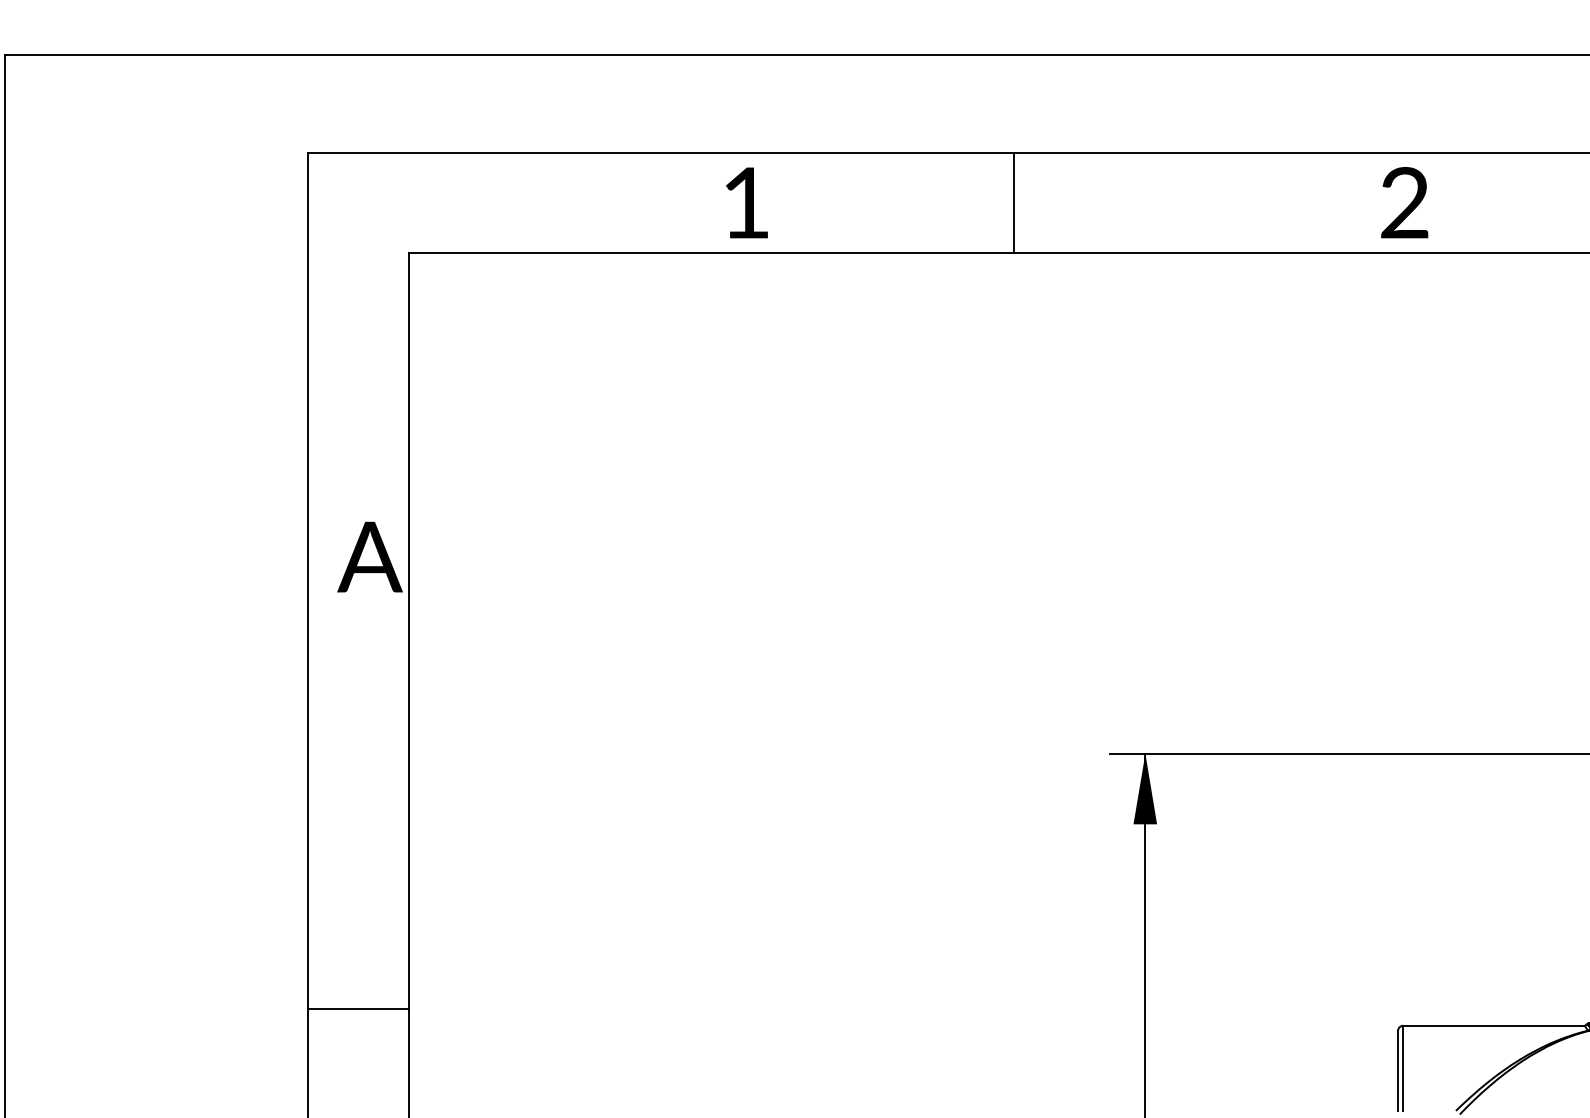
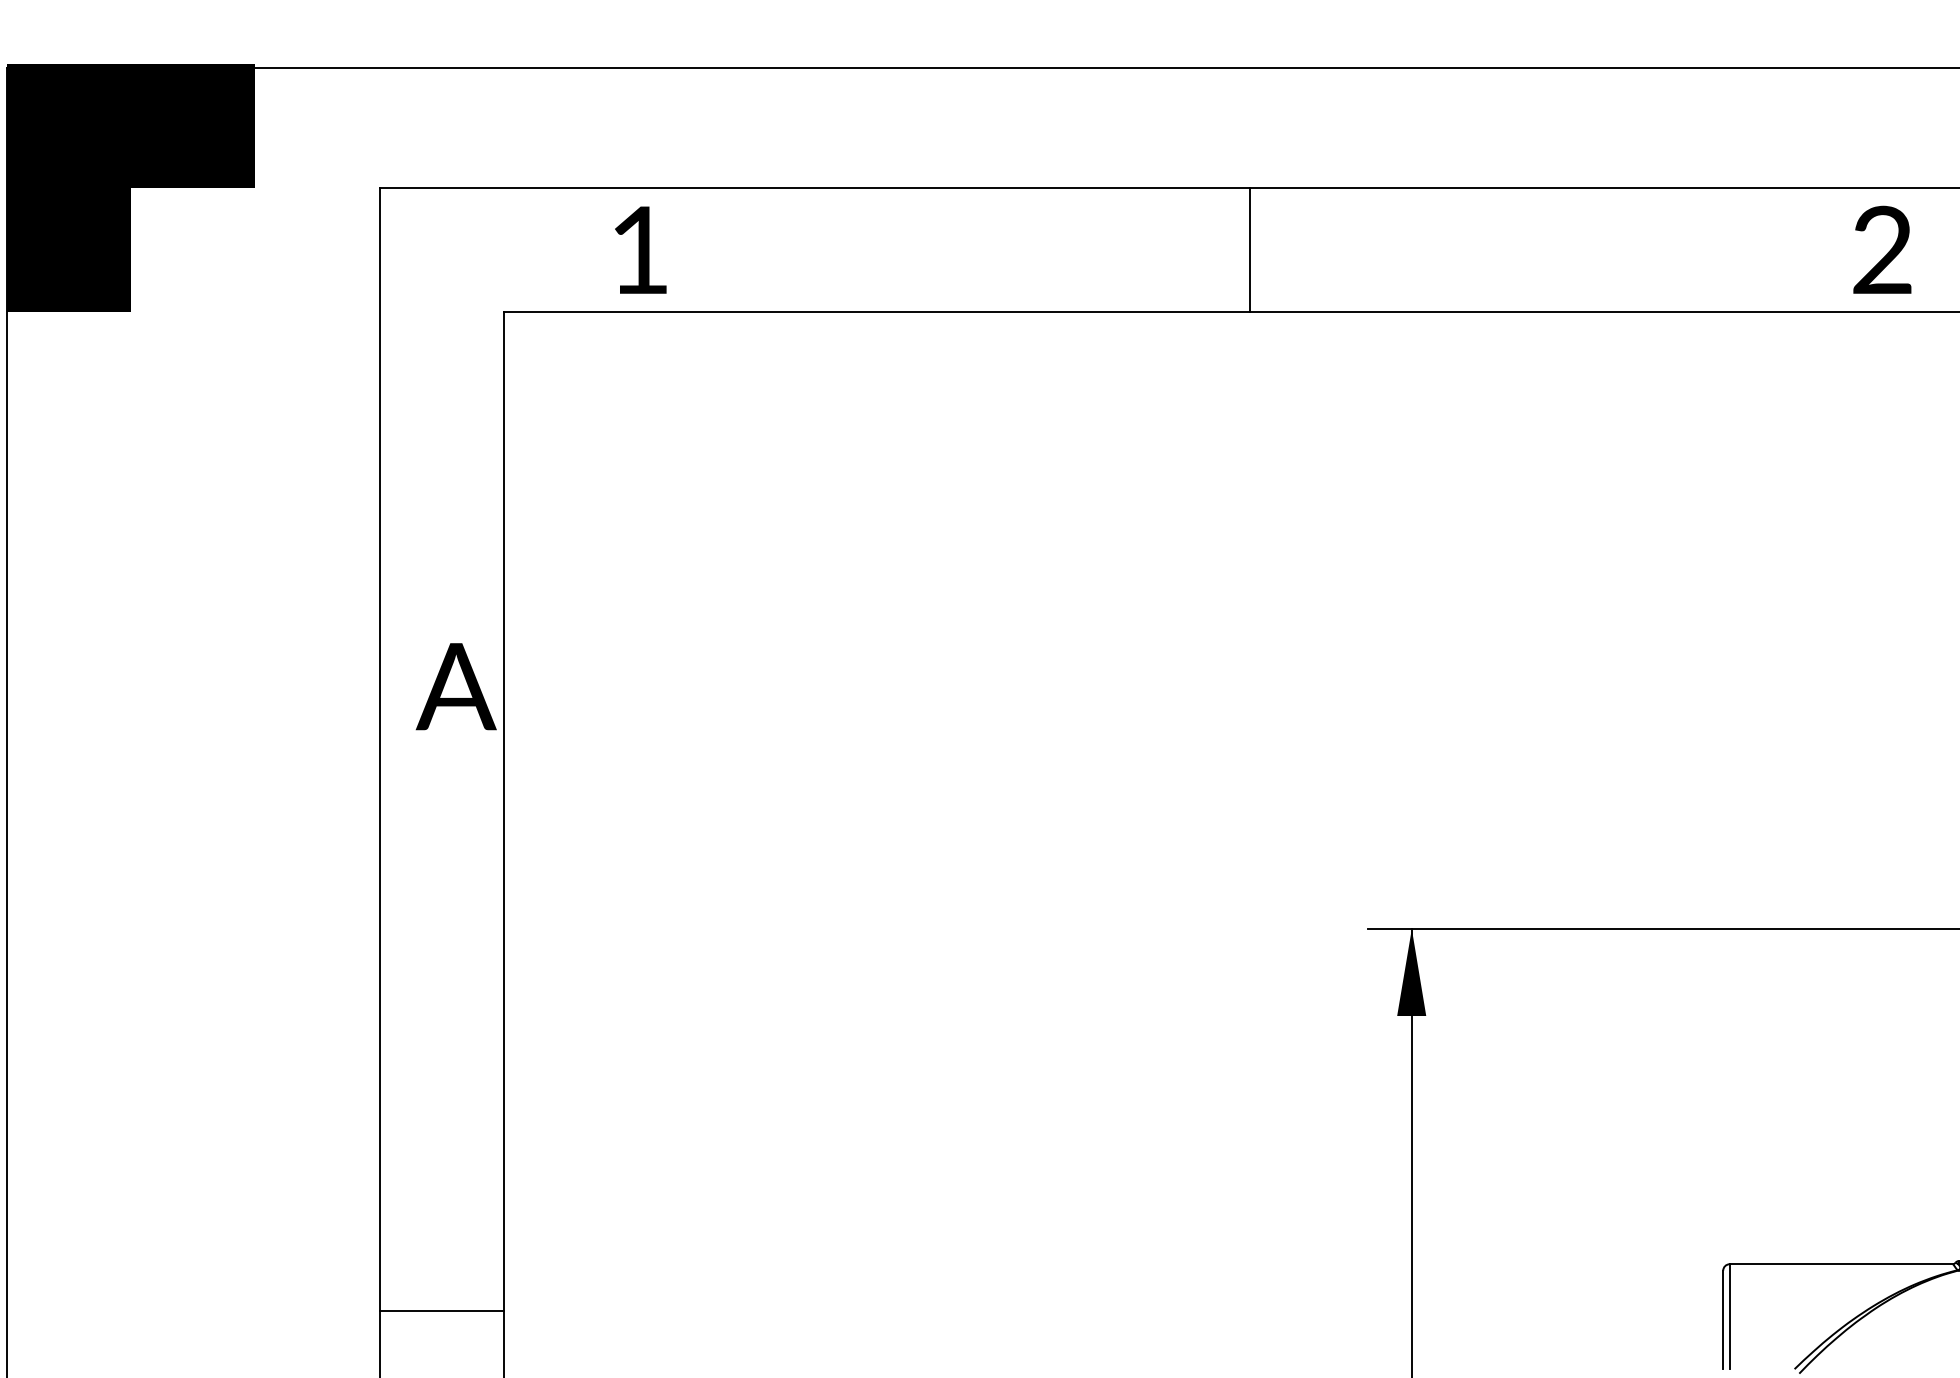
fill: (105, 152) -> (130, 187), added
text: (746, 202) -> (640, 249), moved
text: (1404, 202) -> (1882, 249), moved
line: (358, 1009) -> (441, 1311), moved

